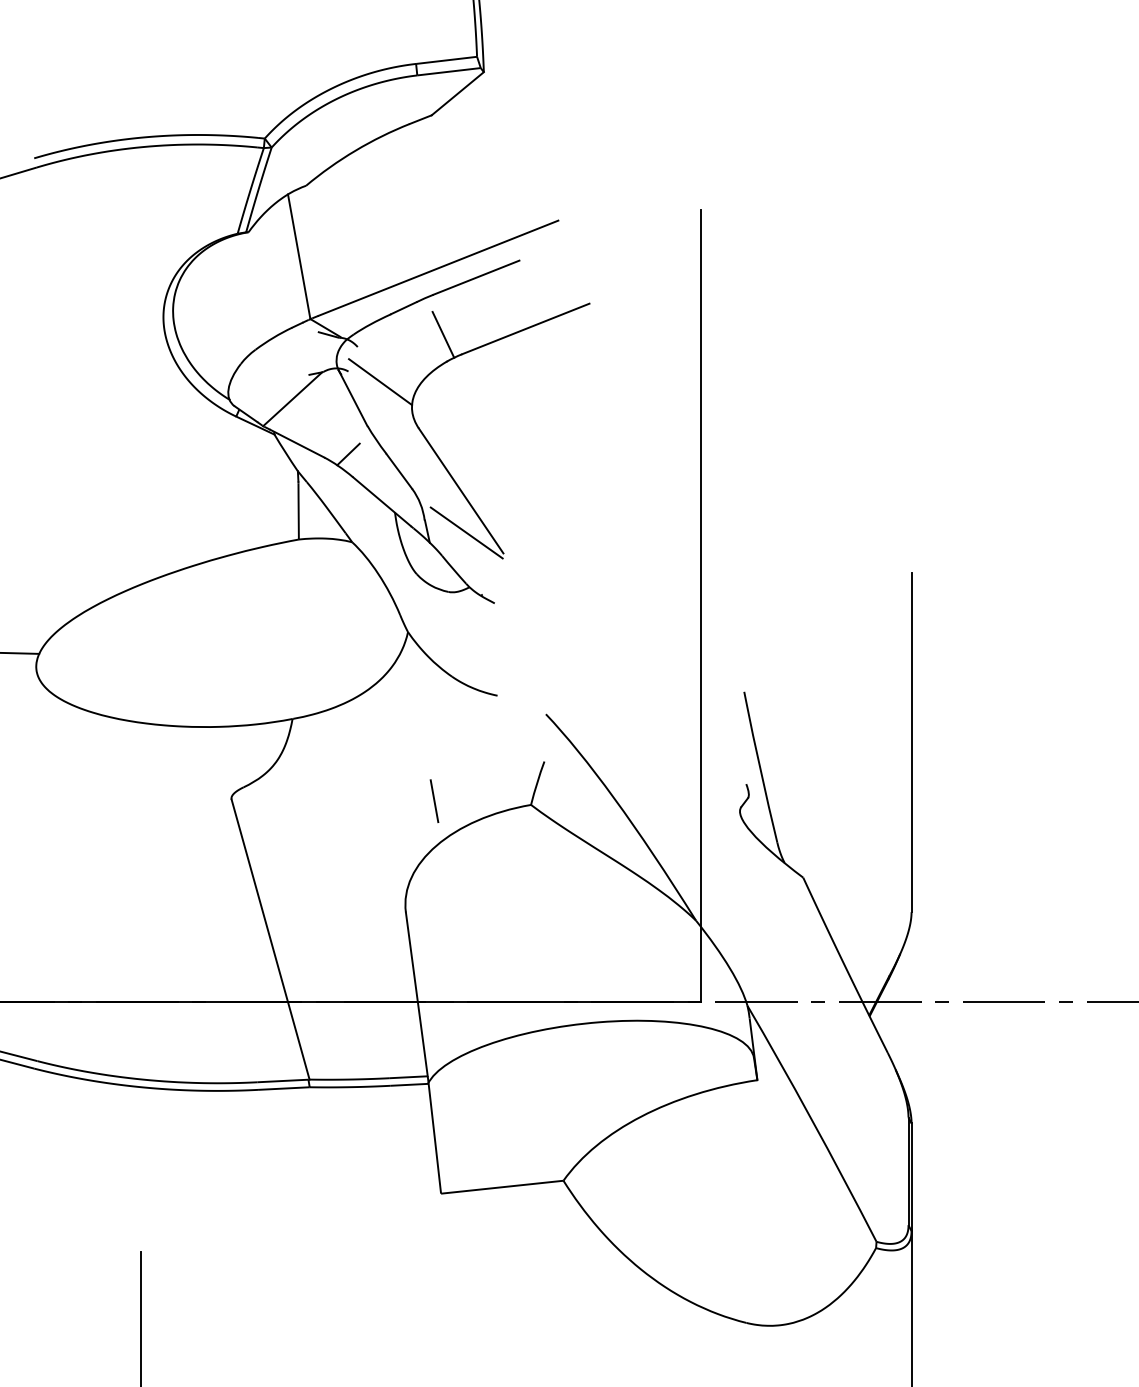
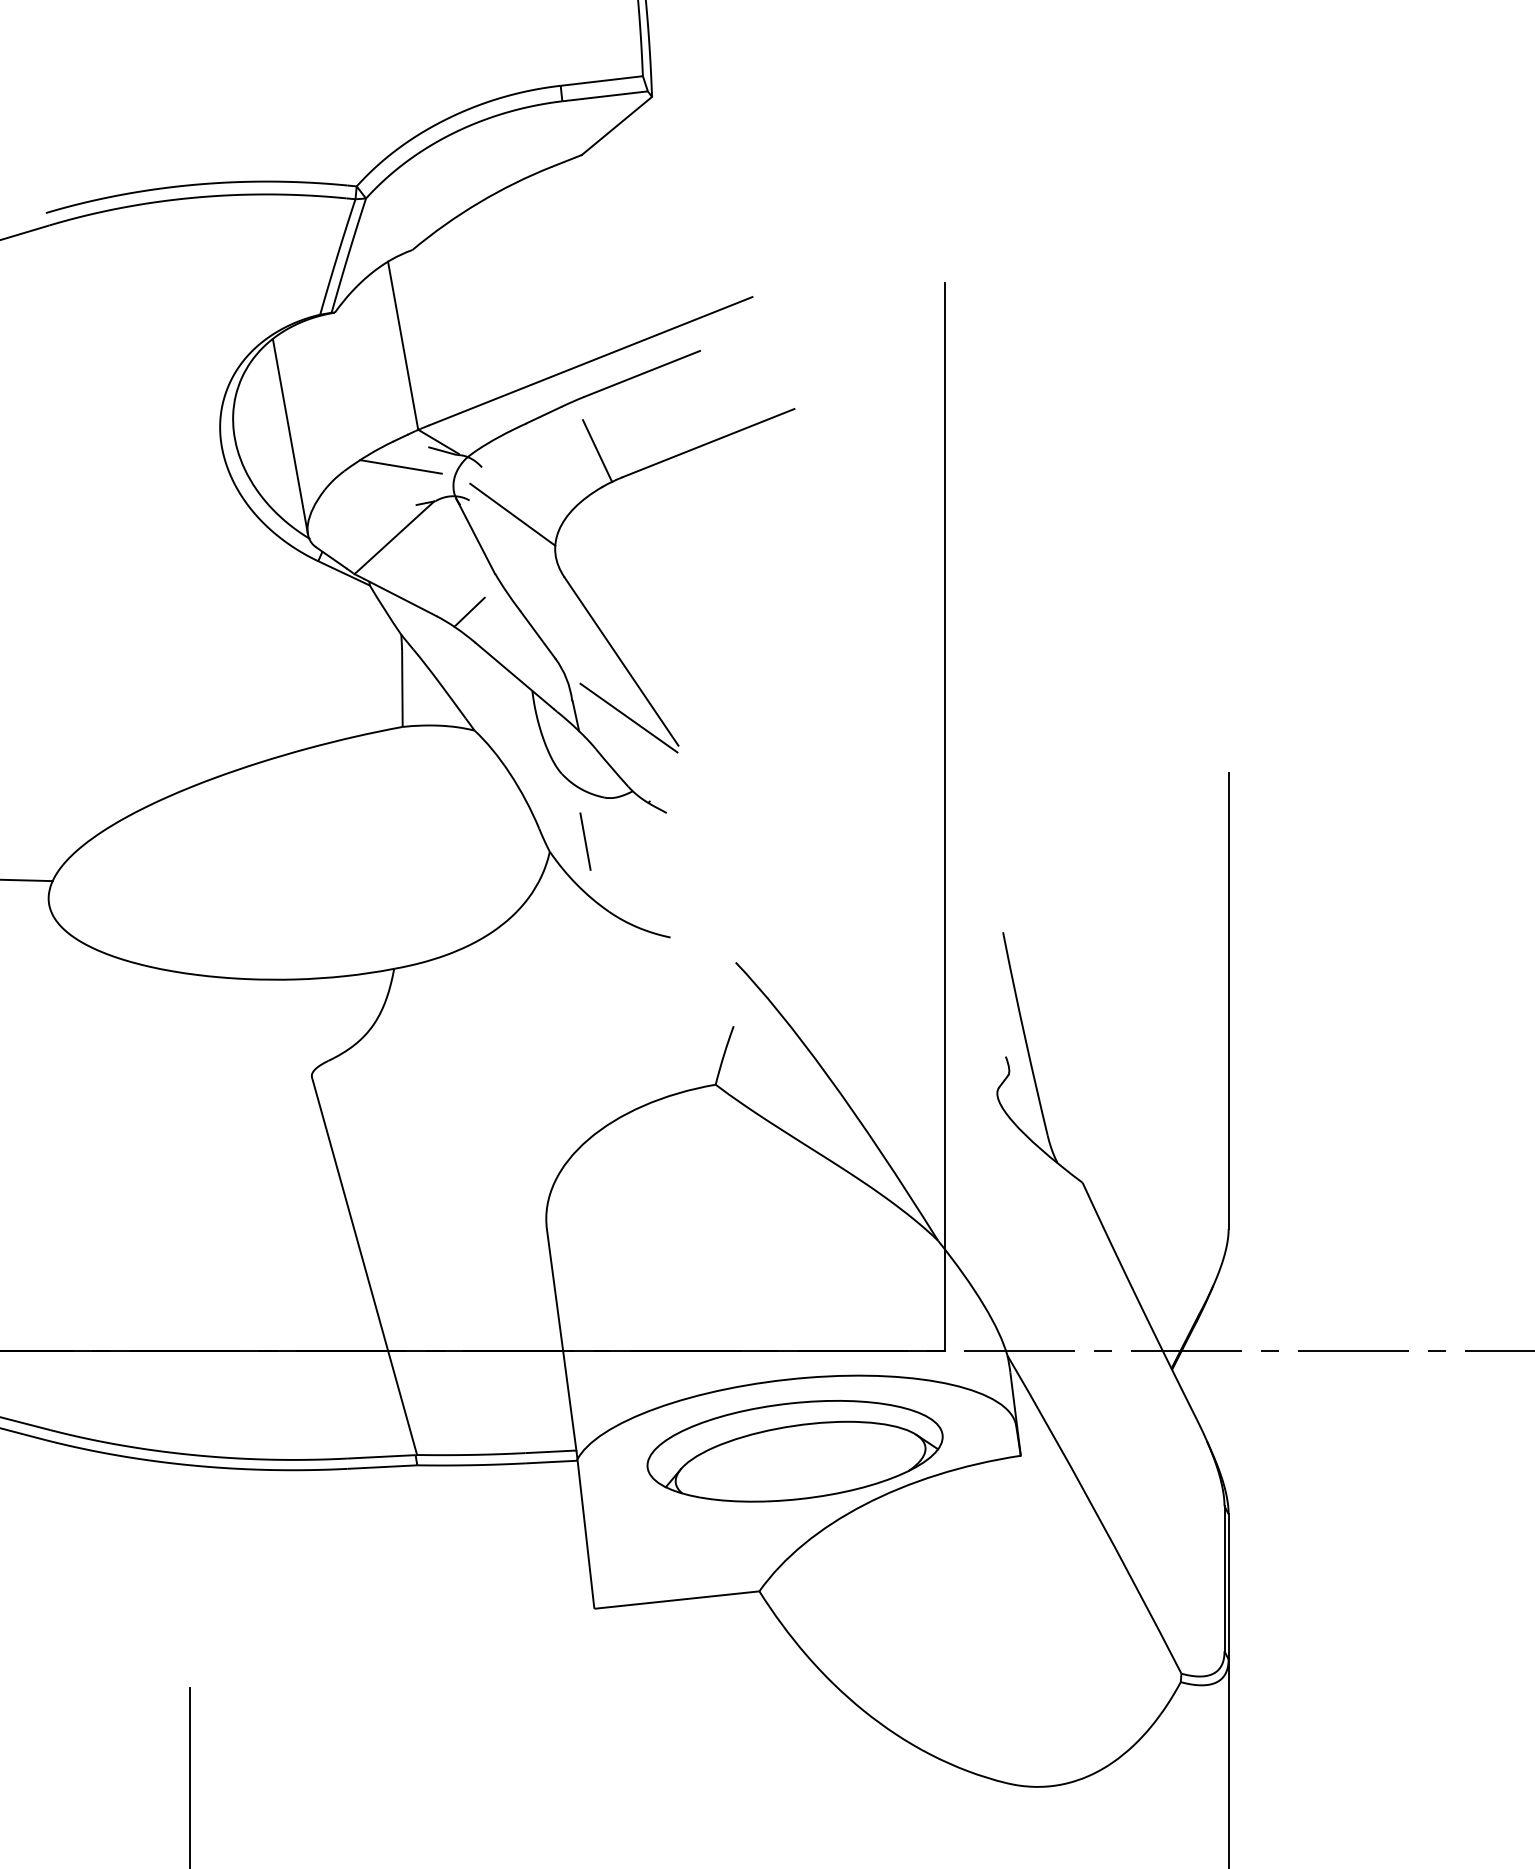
line: (214, 324) -> (289, 436), added
line: (297, 346) -> (400, 466), added
line: (434, 801) -> (585, 841), moved
part: (589, 1077) -> (794, 1451), added

